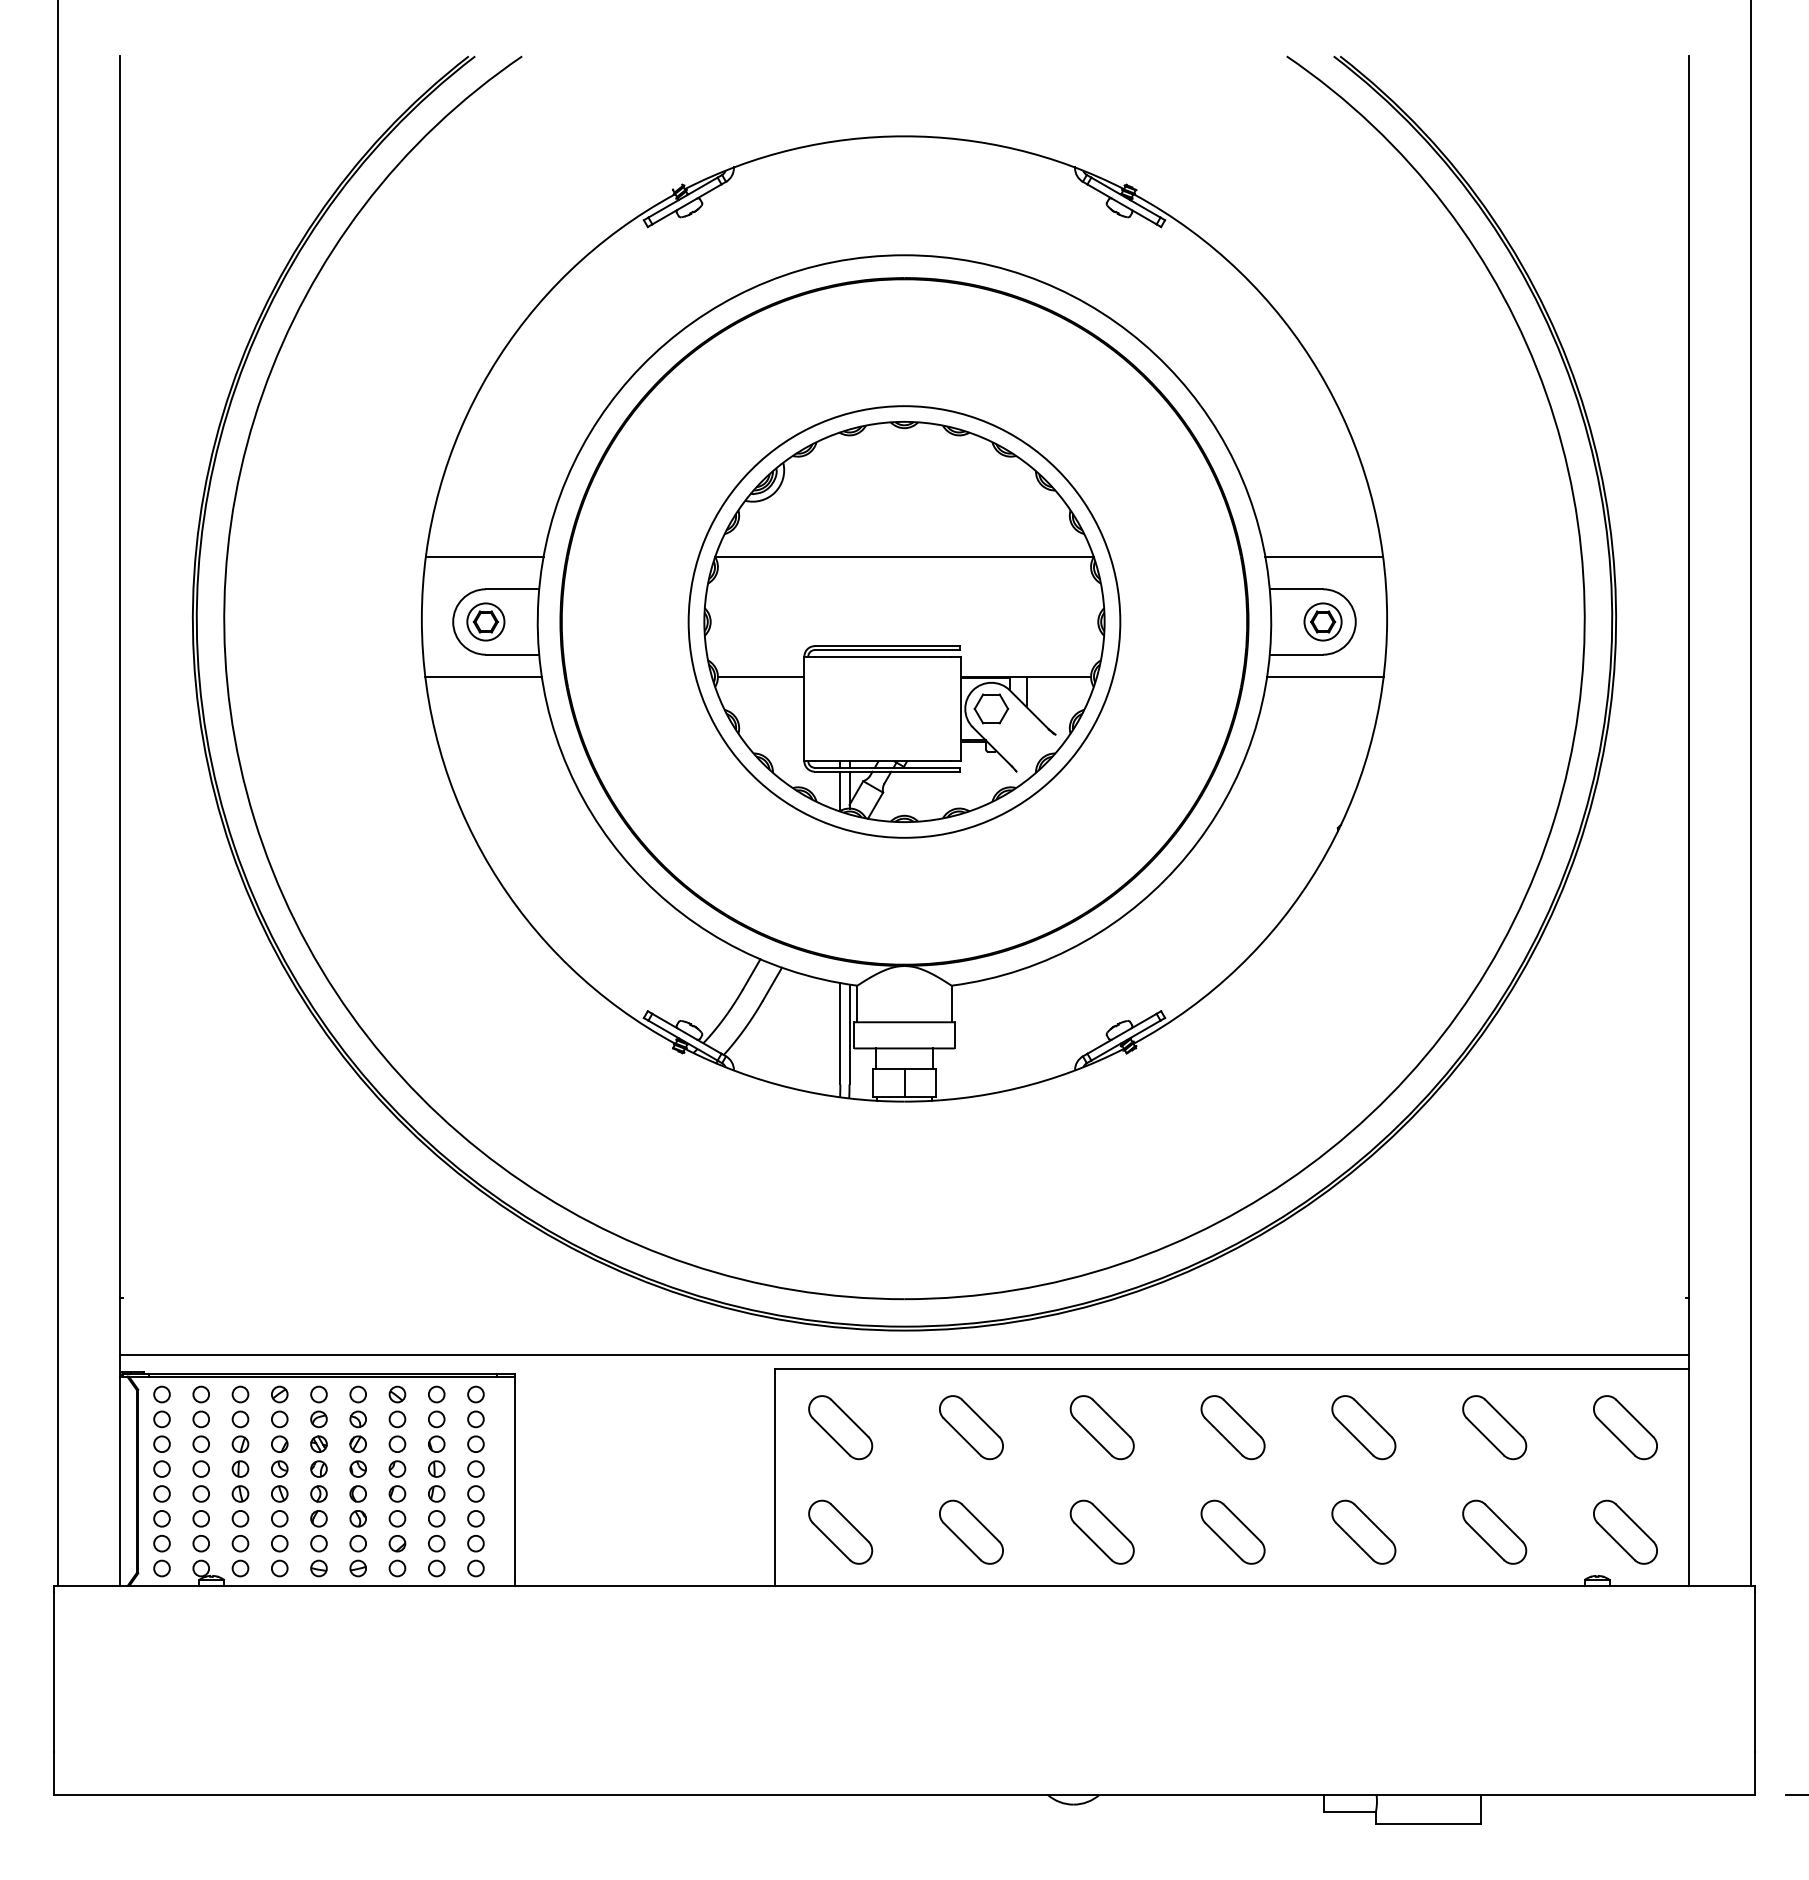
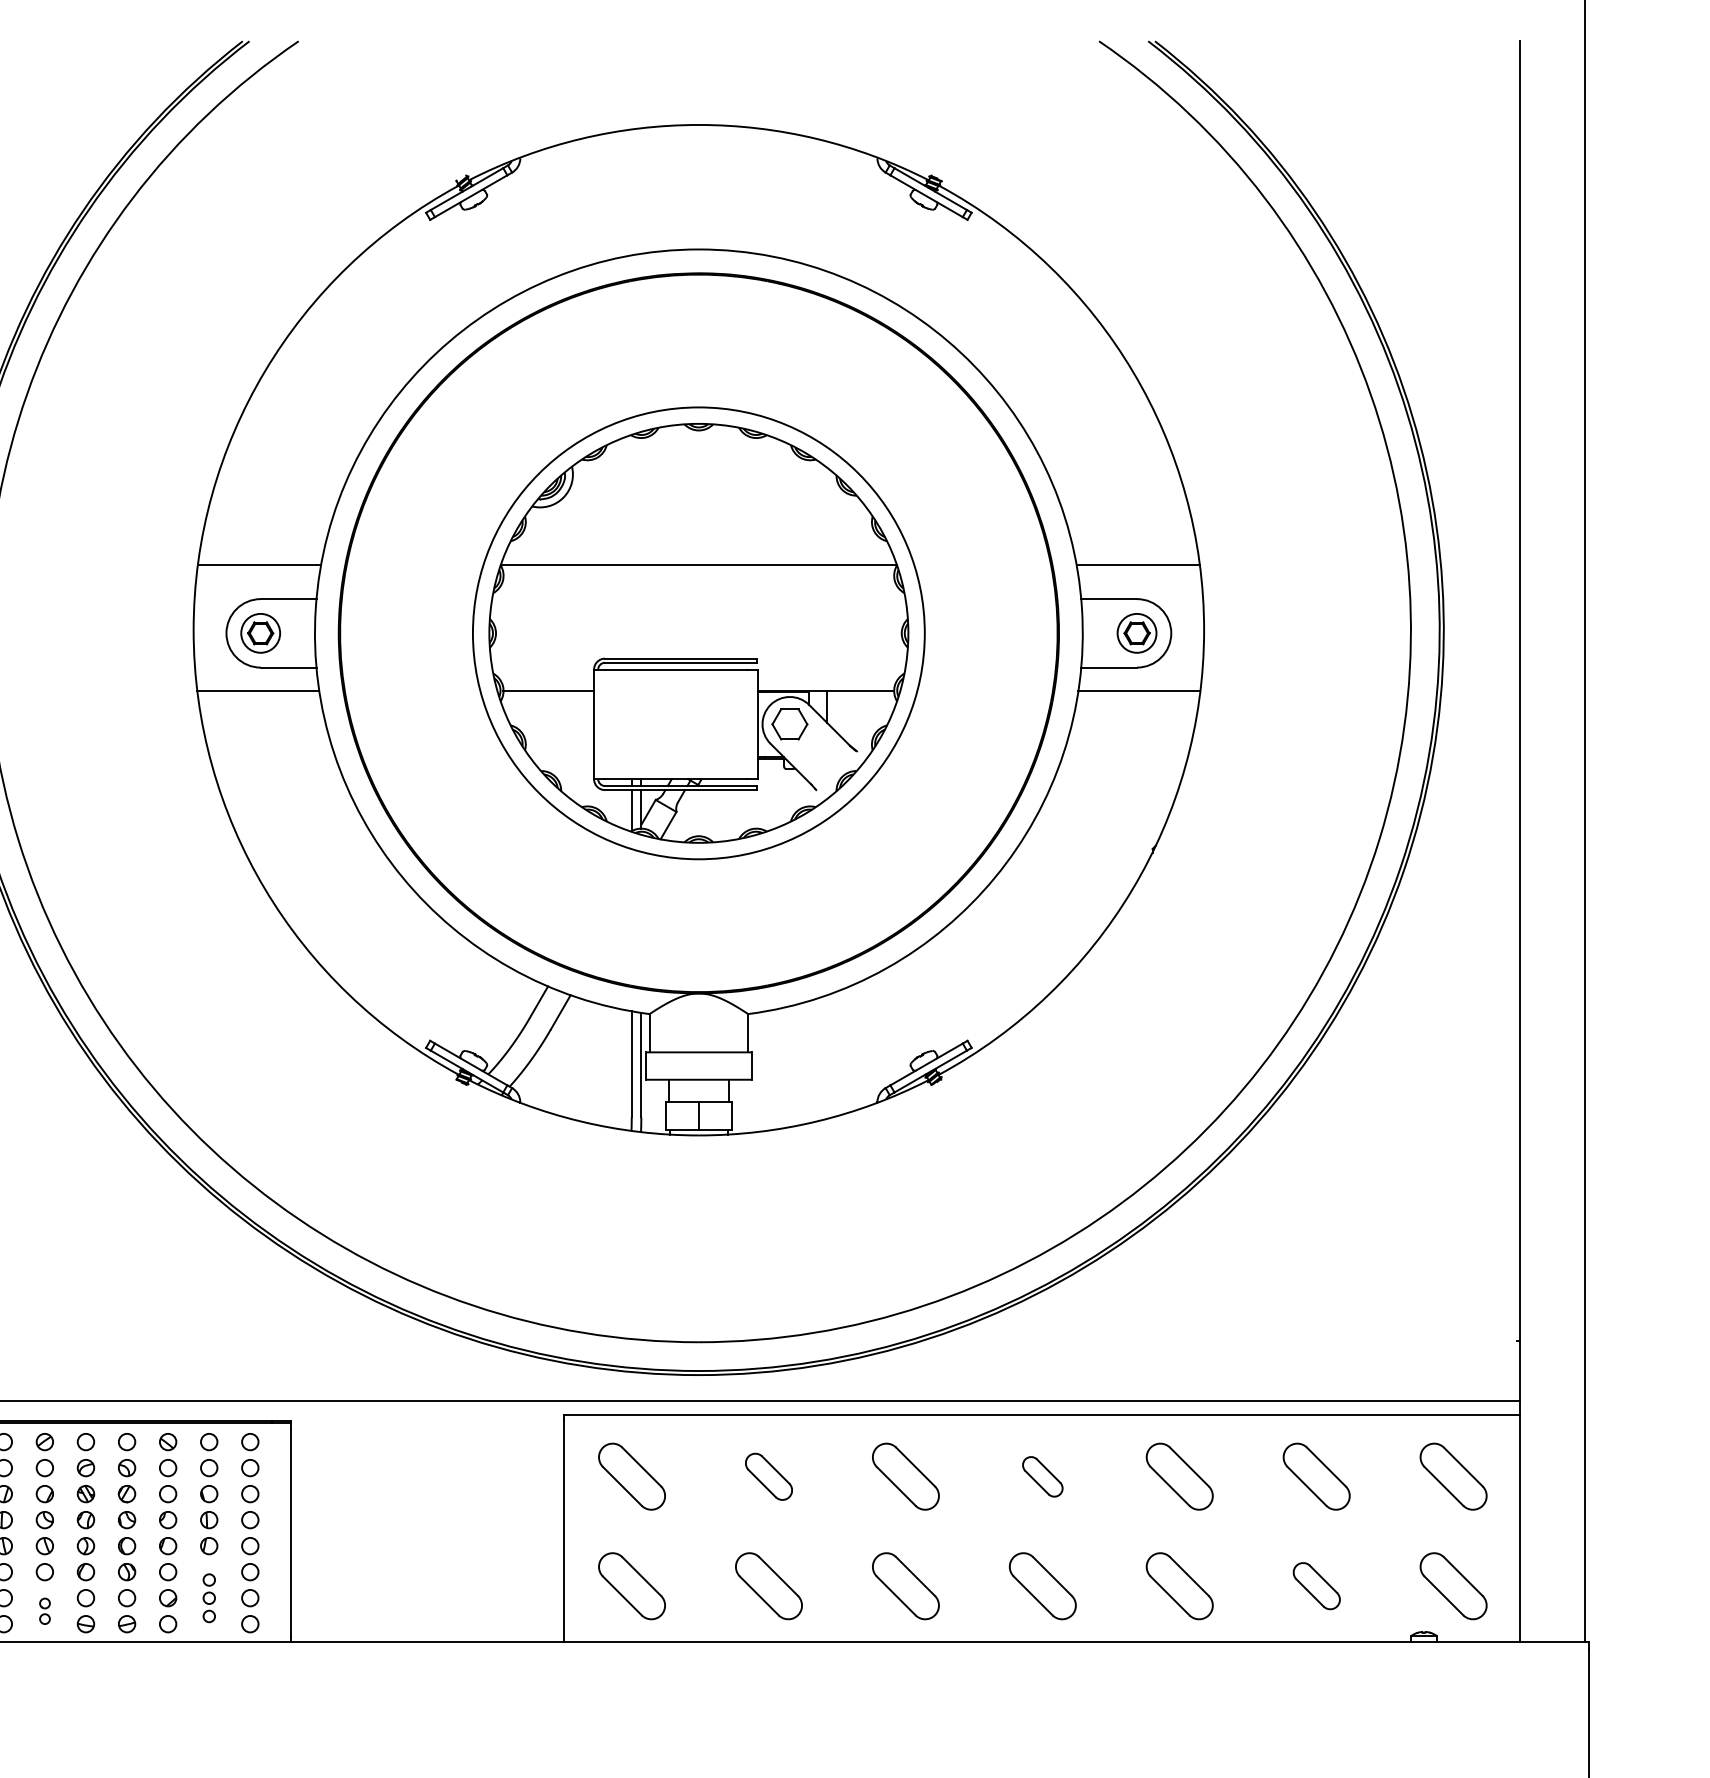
part: (971, 1427) -> (769, 1476), size x0.7
part: (1232, 1427) -> (1042, 1476), size x0.6
part: (1494, 1531) -> (1316, 1585), size x0.7
part: (436, 1543) -> (208, 1597), size x0.7
part: (279, 1556) -> (44, 1611), size x0.6

